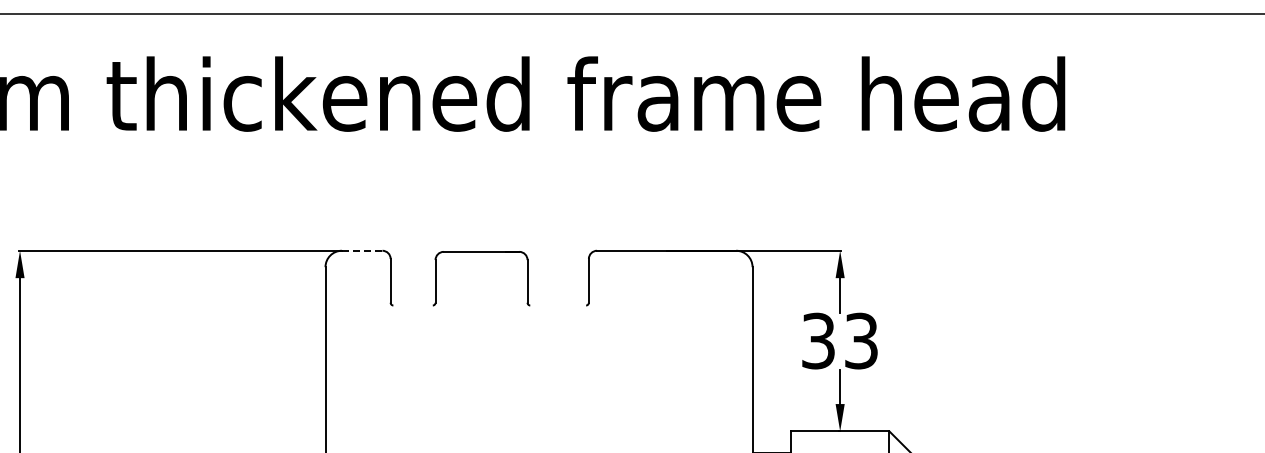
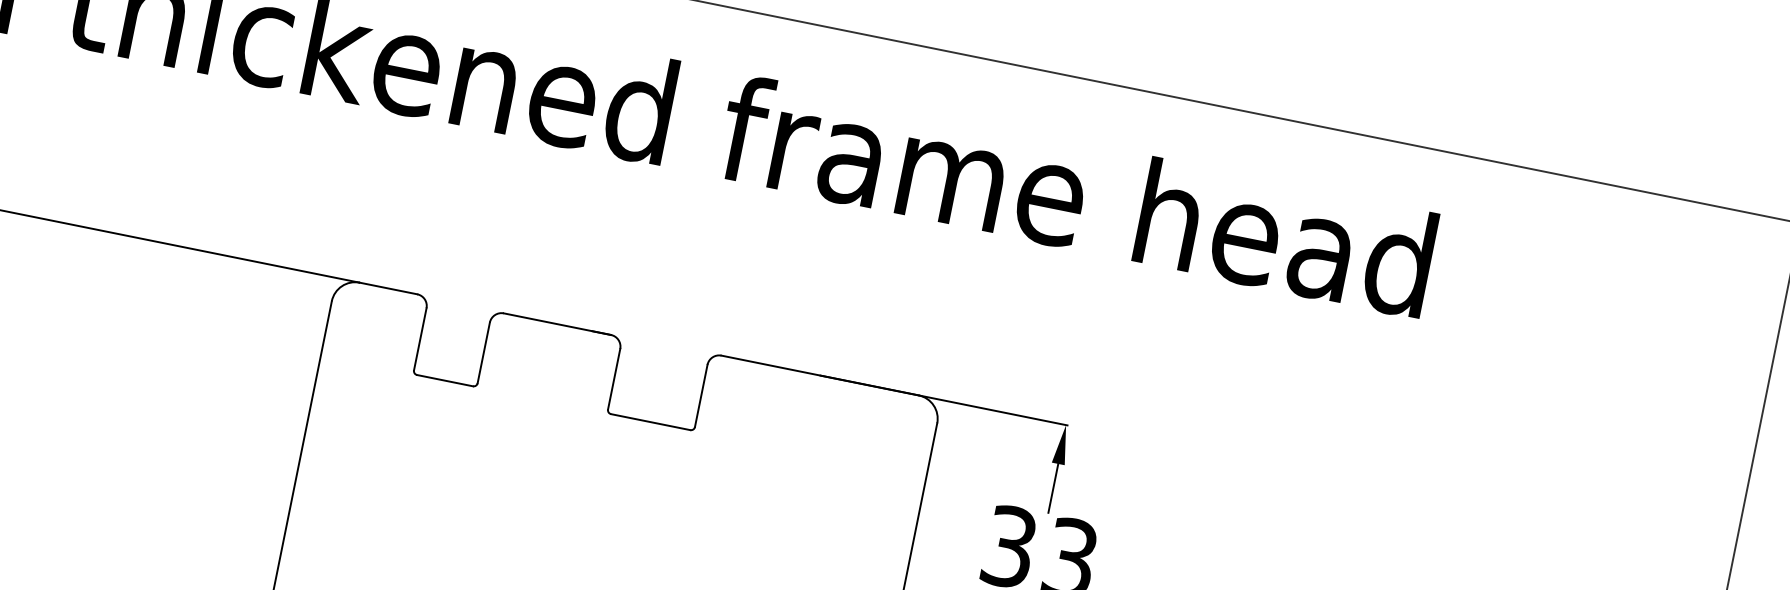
line: (361, 250) -> (387, 287), dashed -> solid
line: (412, 305) -> (444, 380), added
line: (558, 305) -> (651, 422), added

